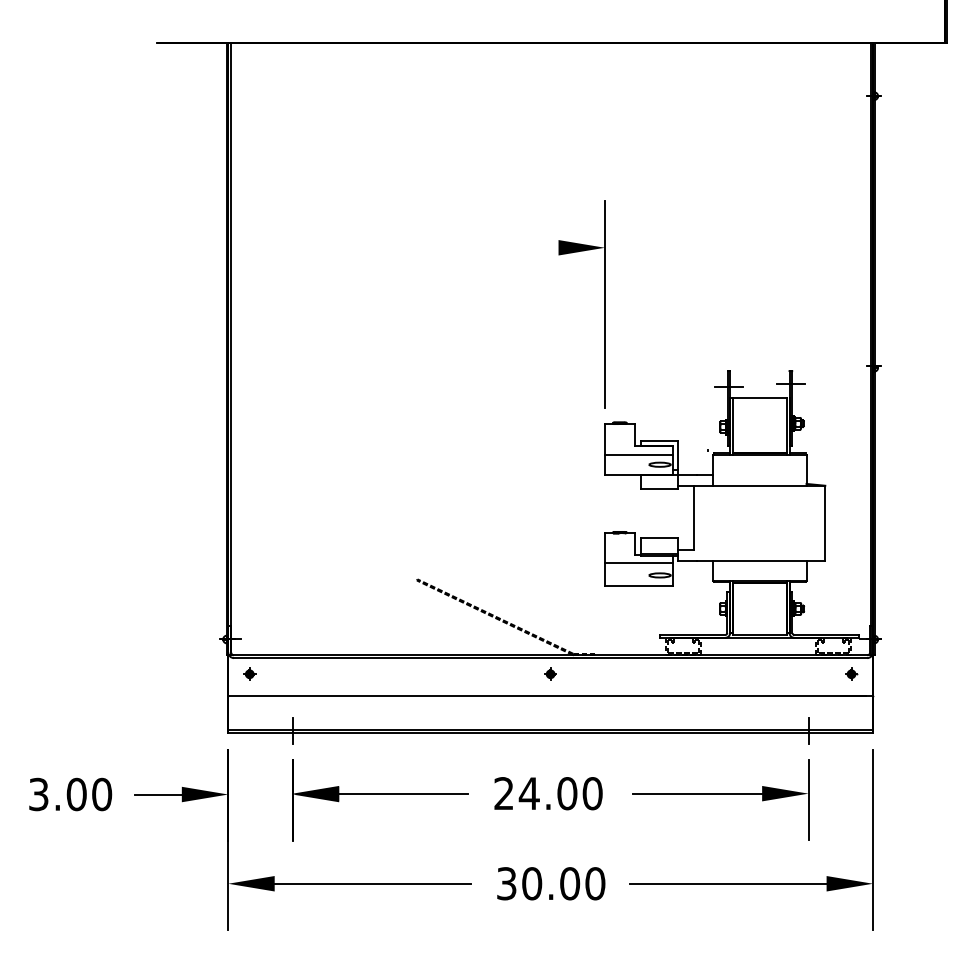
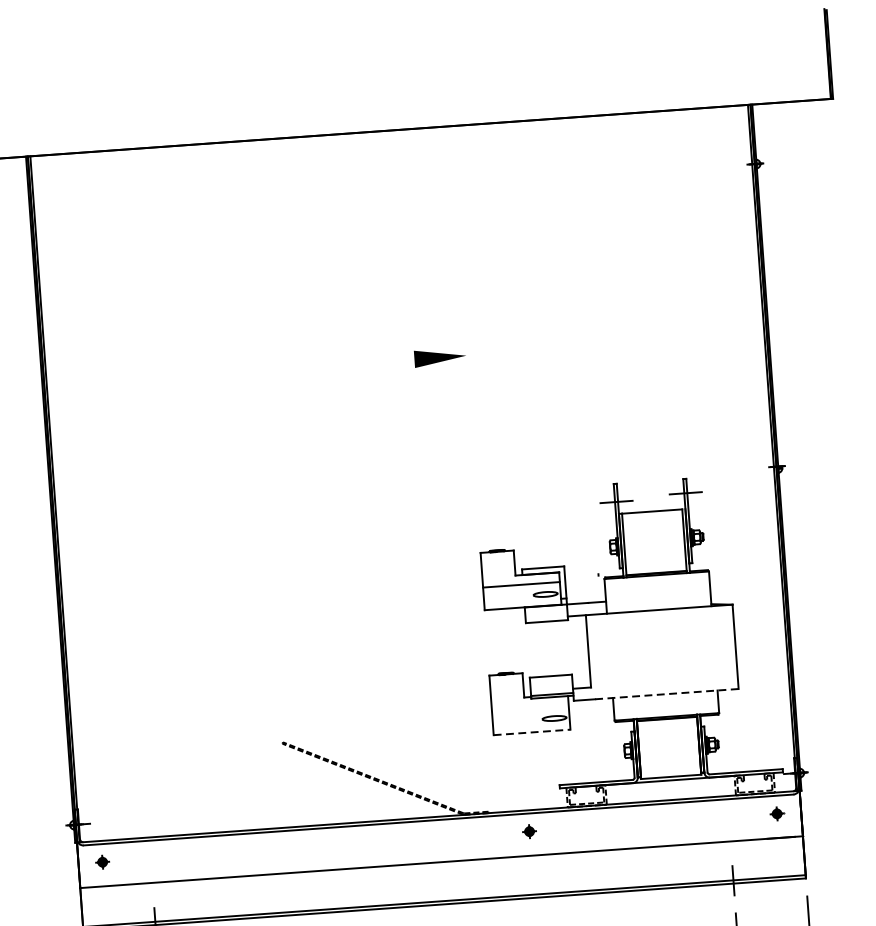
line: (604, 304) -> (470, 419), removed
line: (761, 560) -> (667, 693), solid -> dashed
line: (638, 563) -> (529, 706), removed
line: (639, 586) -> (532, 732), solid -> dashed
part: (550, 673) -> (529, 830), moved

